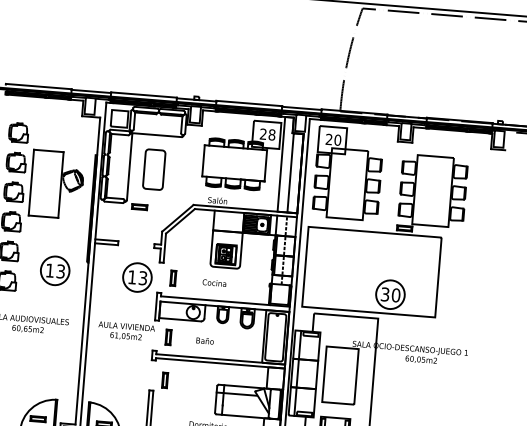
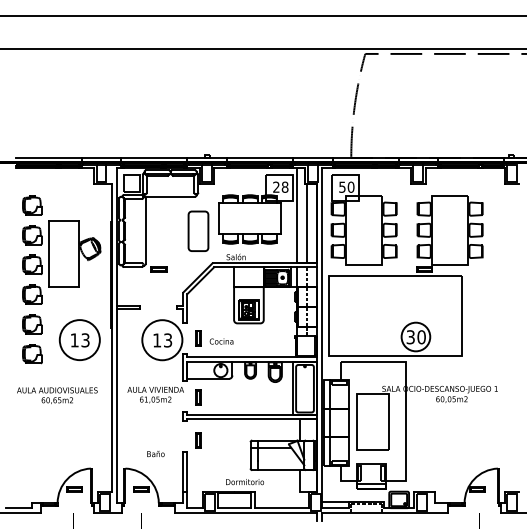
text: (329, 138) -> (342, 186), 20 -> 50
part: (154, 168) -> (198, 230), moved
circle: (54, 270) -> (79, 339), size x1.4
circle: (137, 276) -> (162, 339), size x1.4
text: (214, 283) -> (221, 341), moved
text: (204, 341) -> (155, 454), moved

